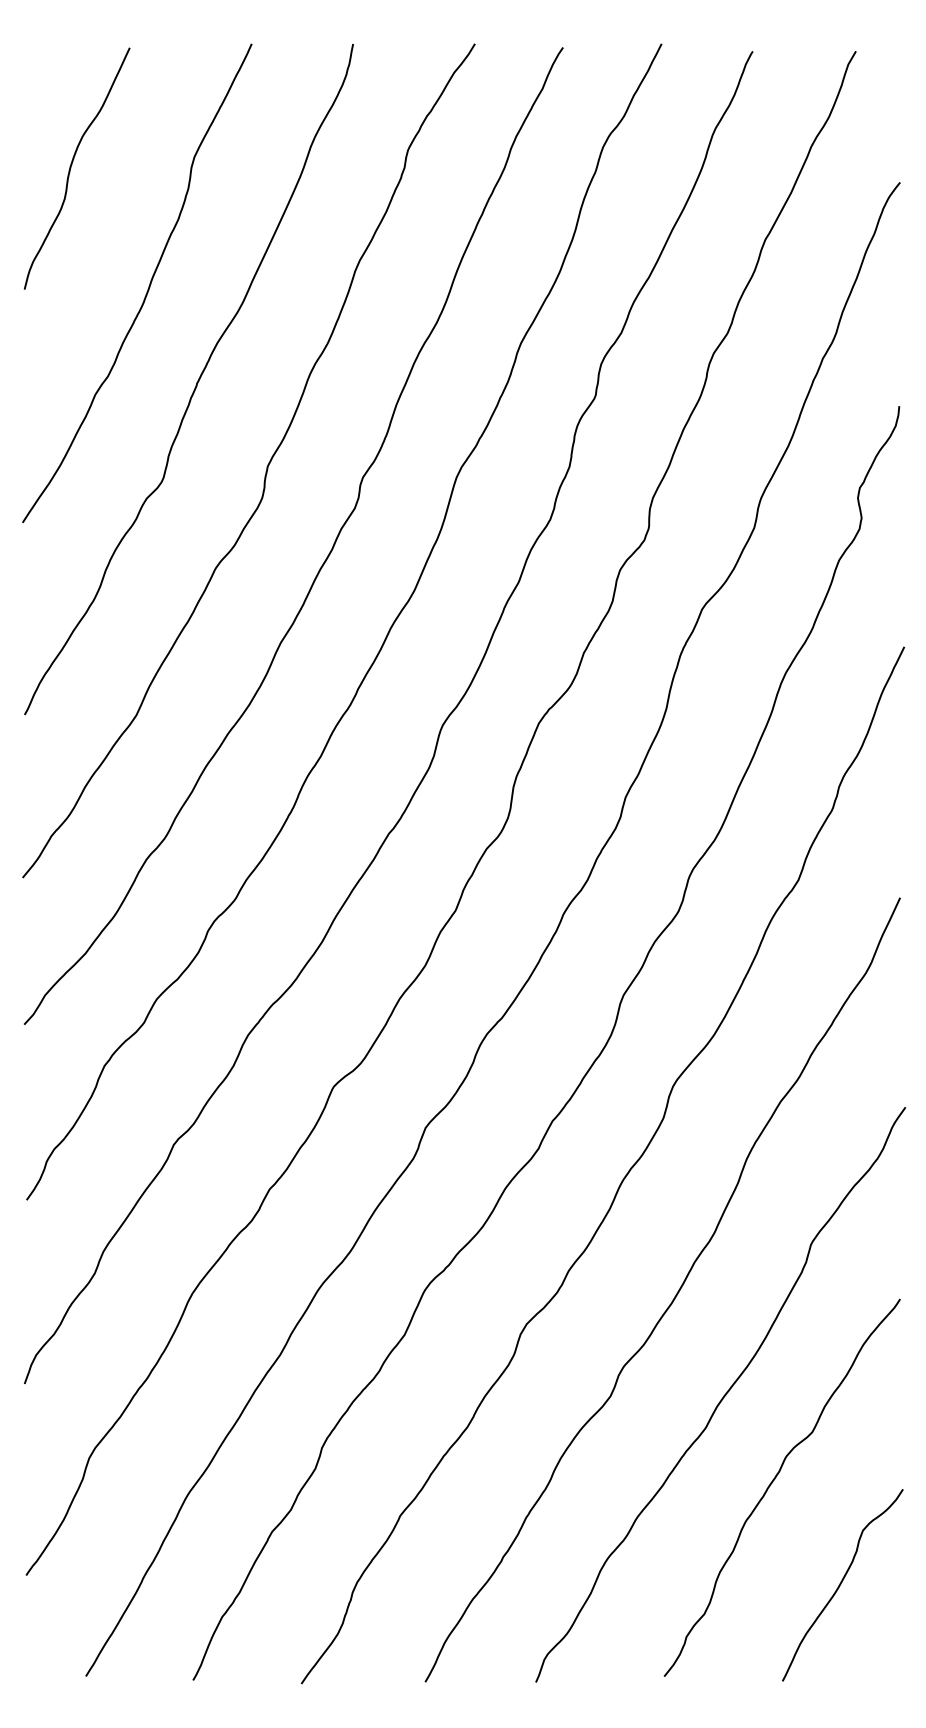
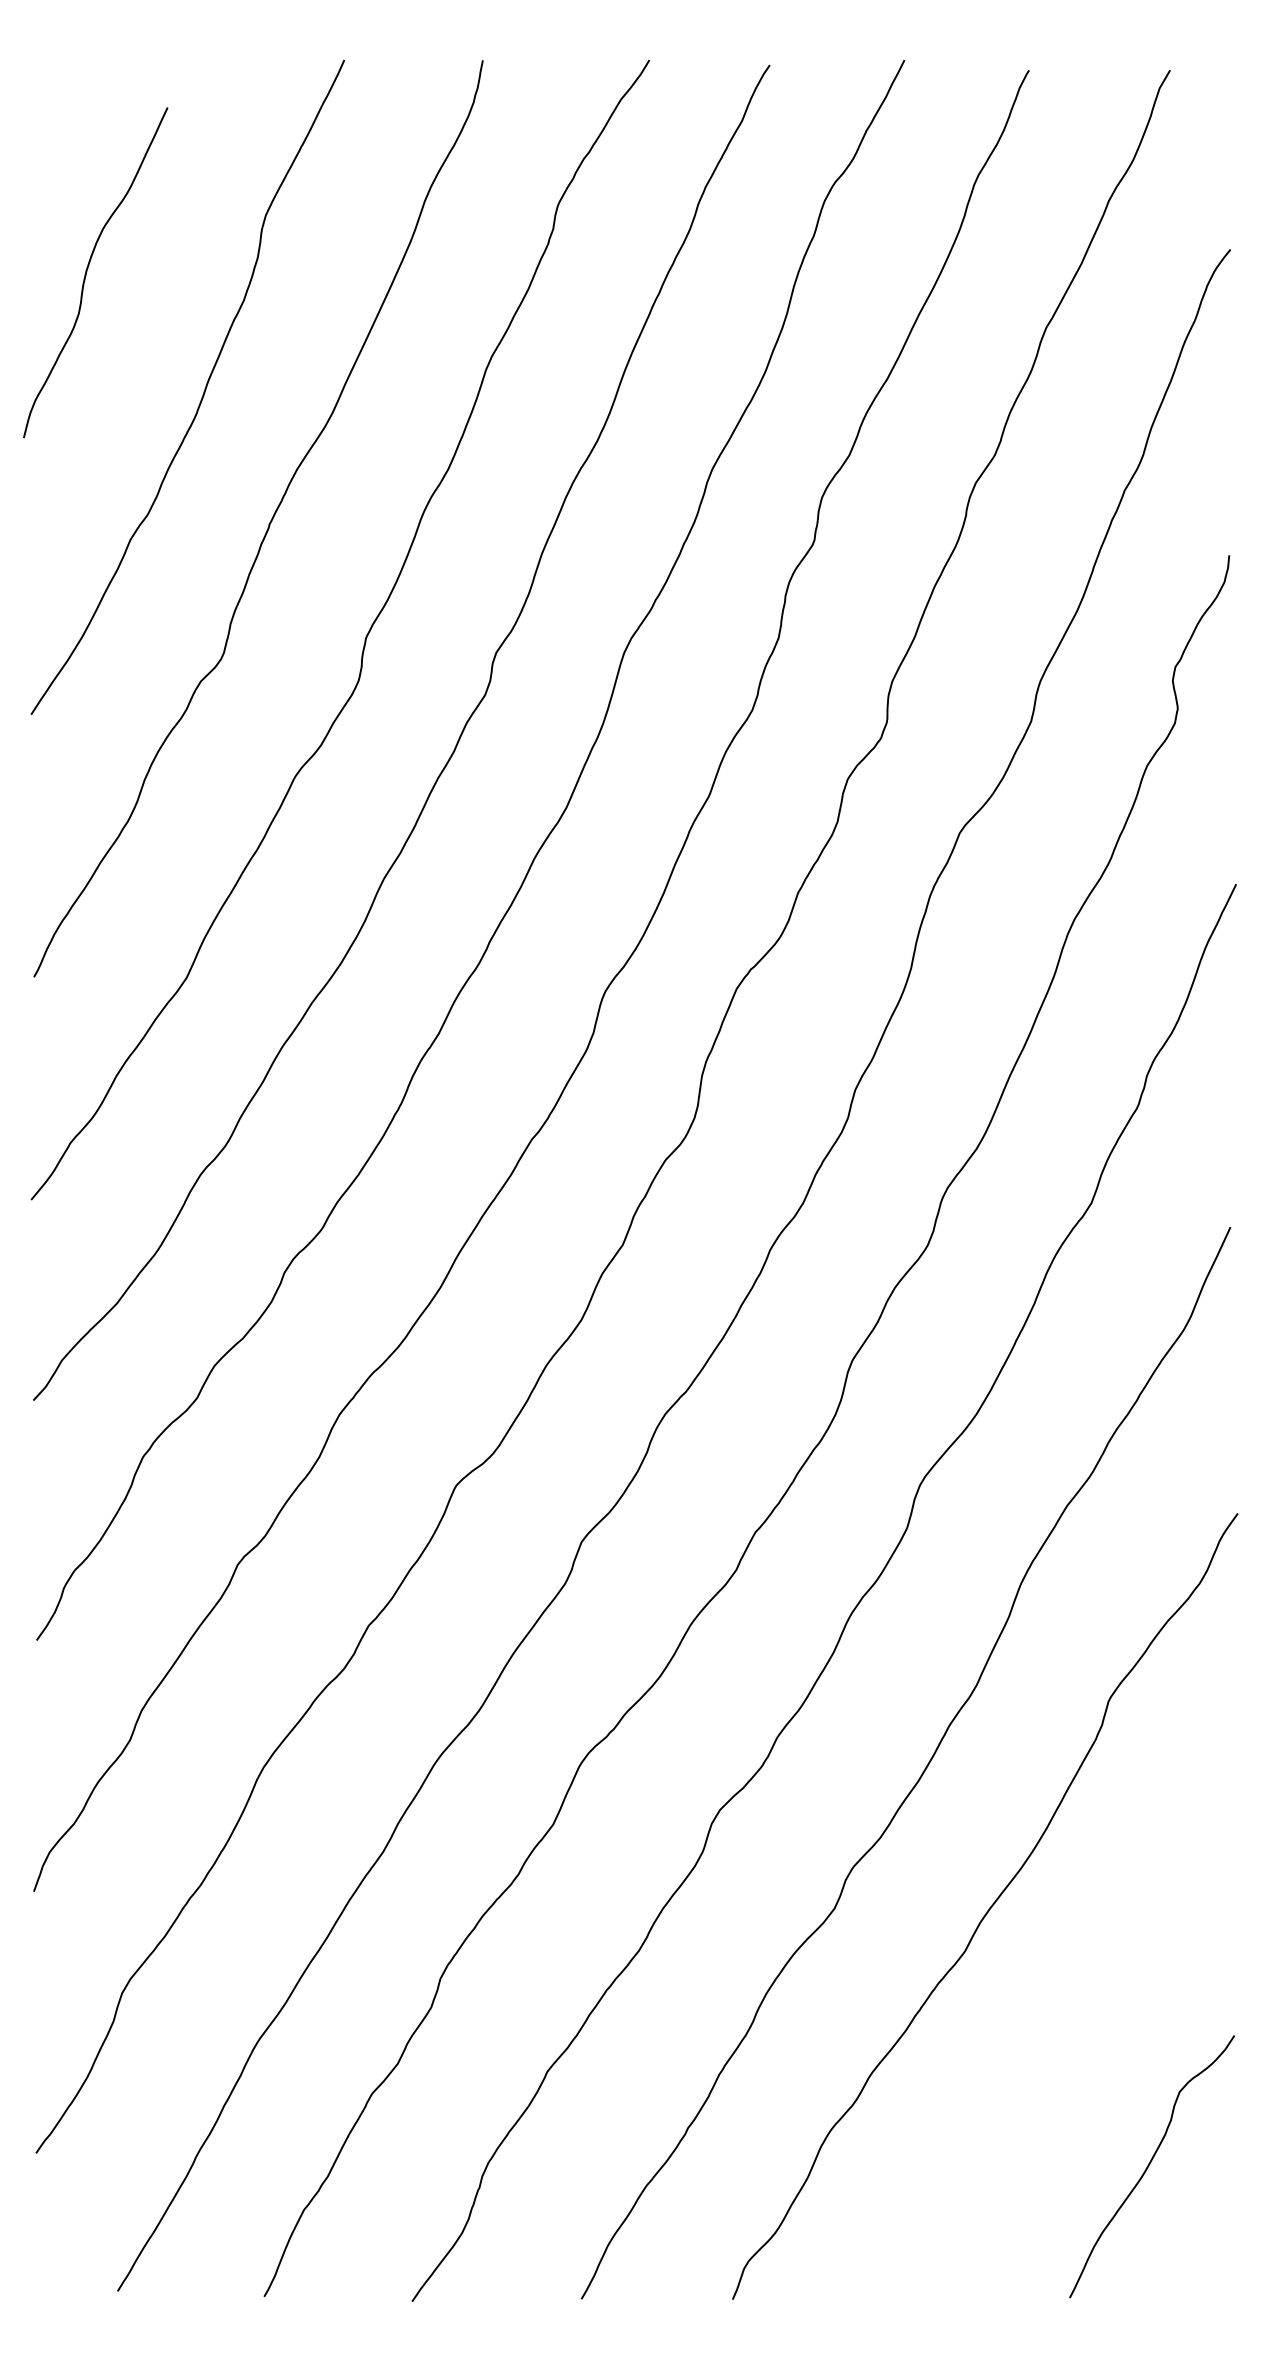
curve: (71, 165) -> (88, 268), moved
curve: (772, 1482) -> (1056, 2026), removed

